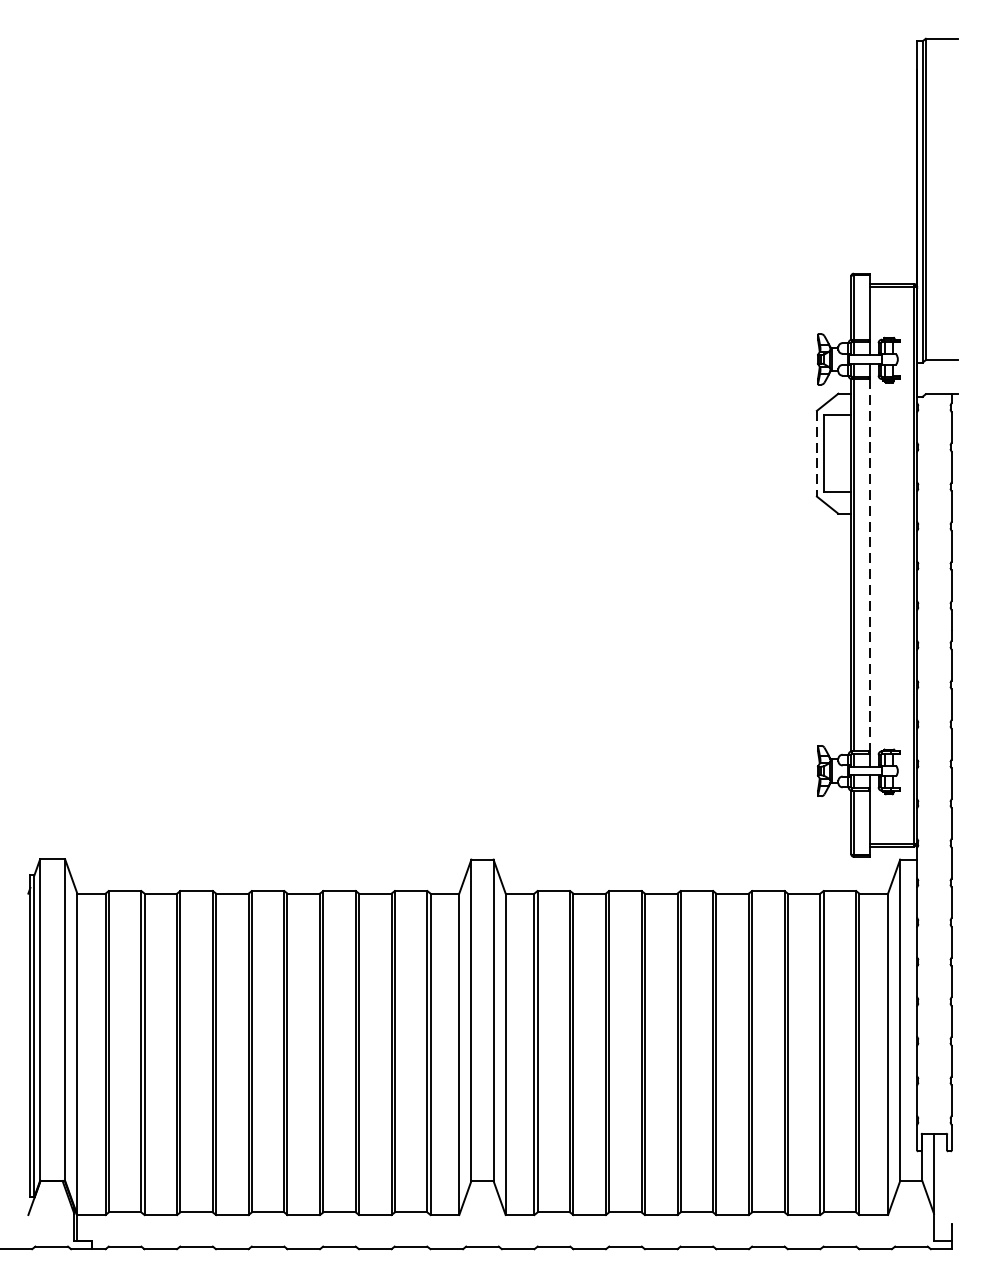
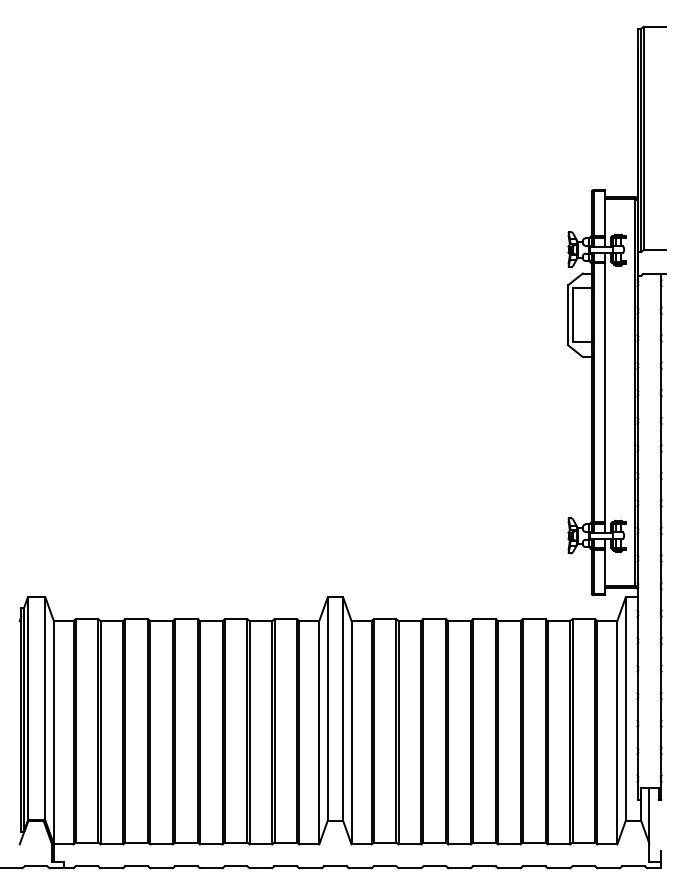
line: (816, 454) -> (567, 315), dashed -> solid
line: (869, 566) -> (604, 393), dashed -> solid

